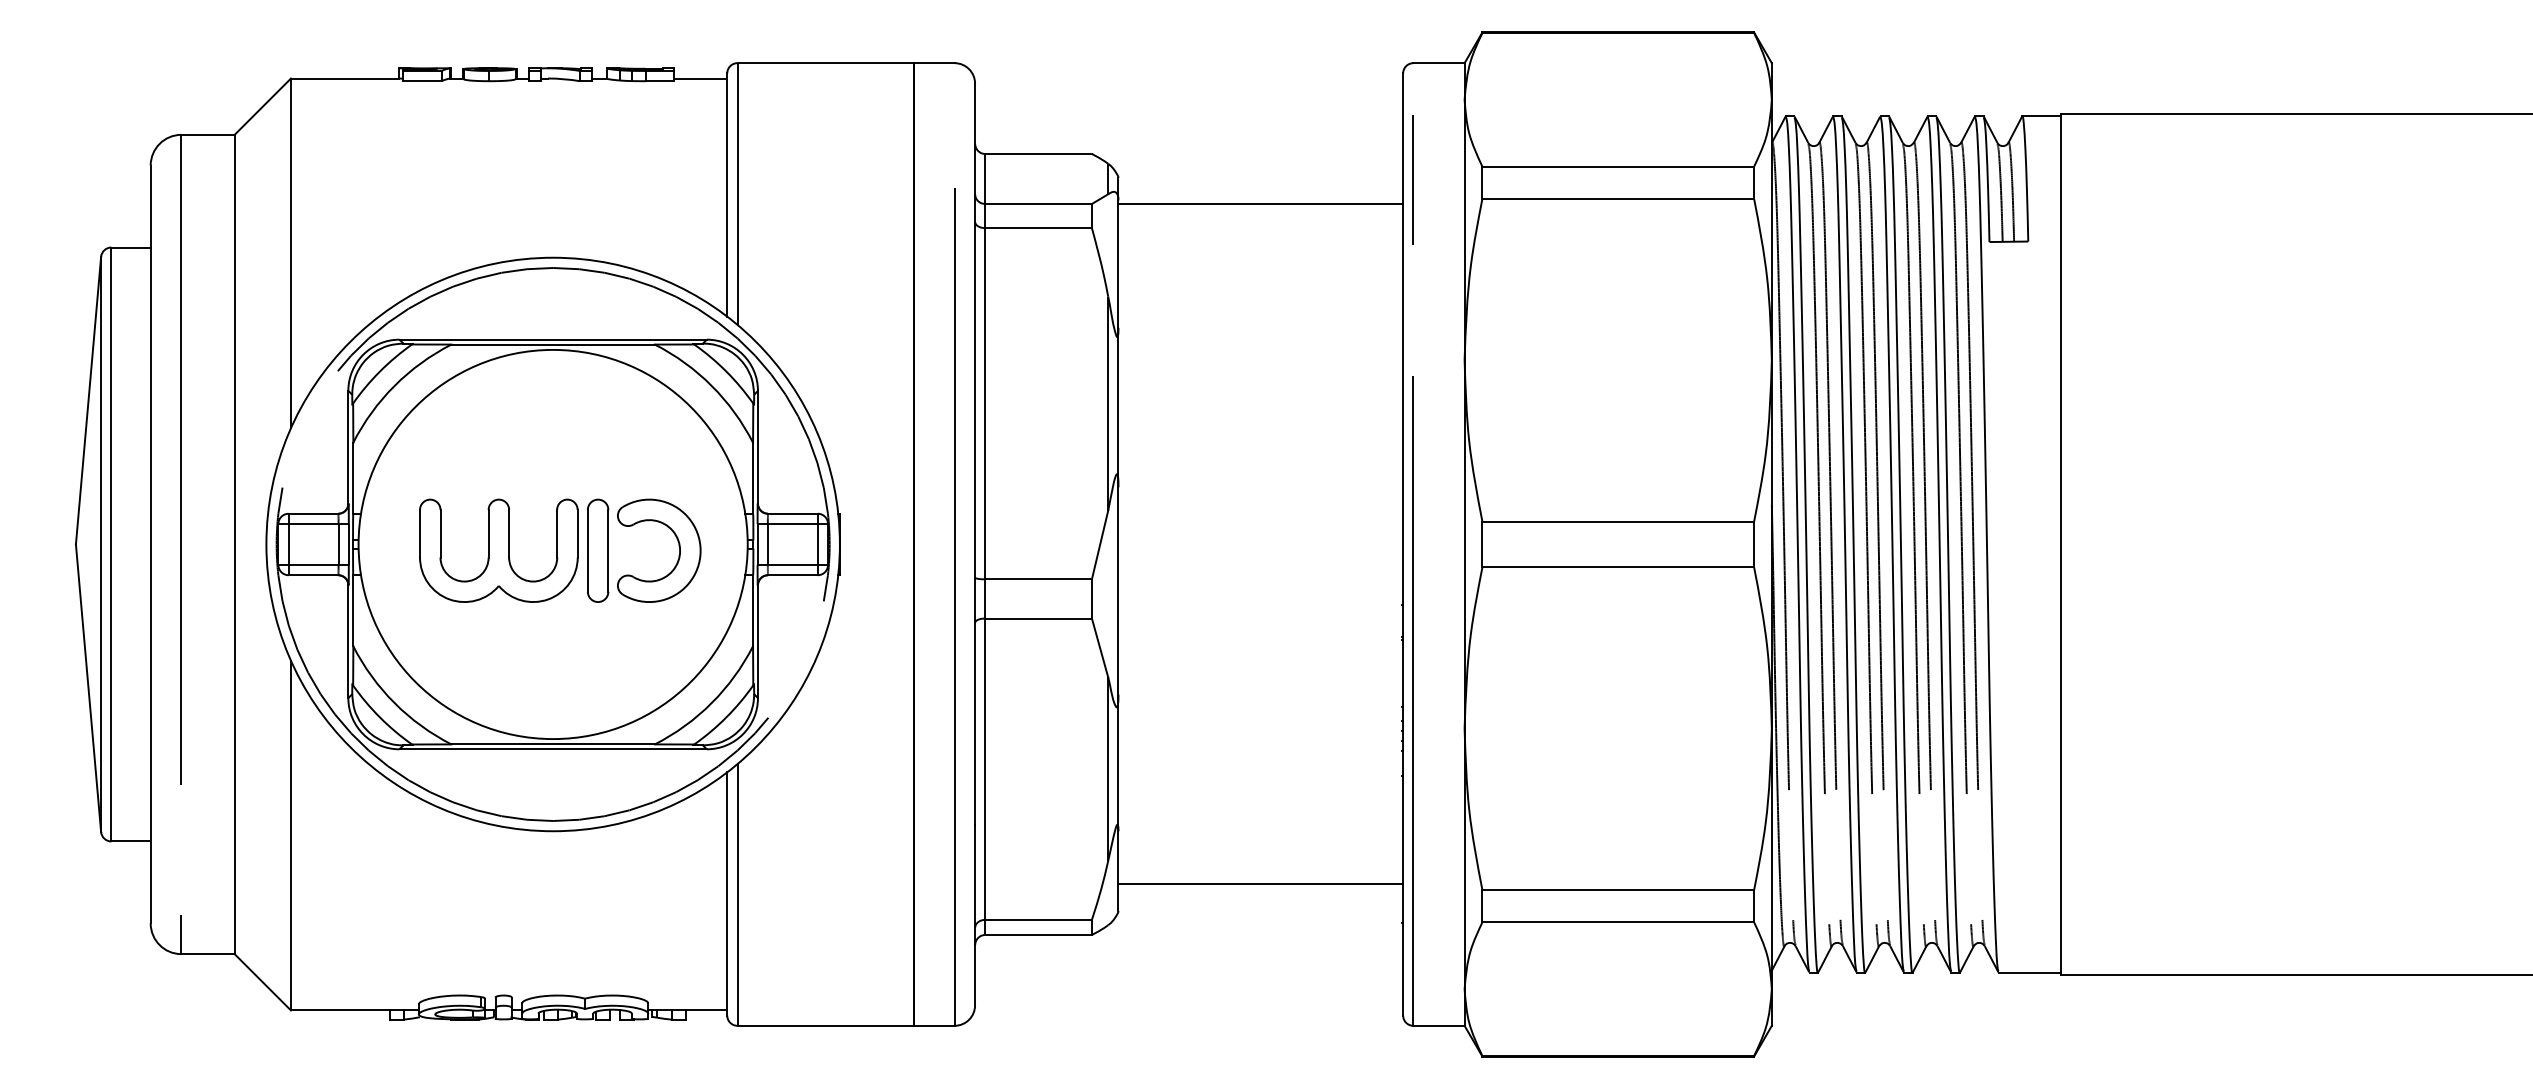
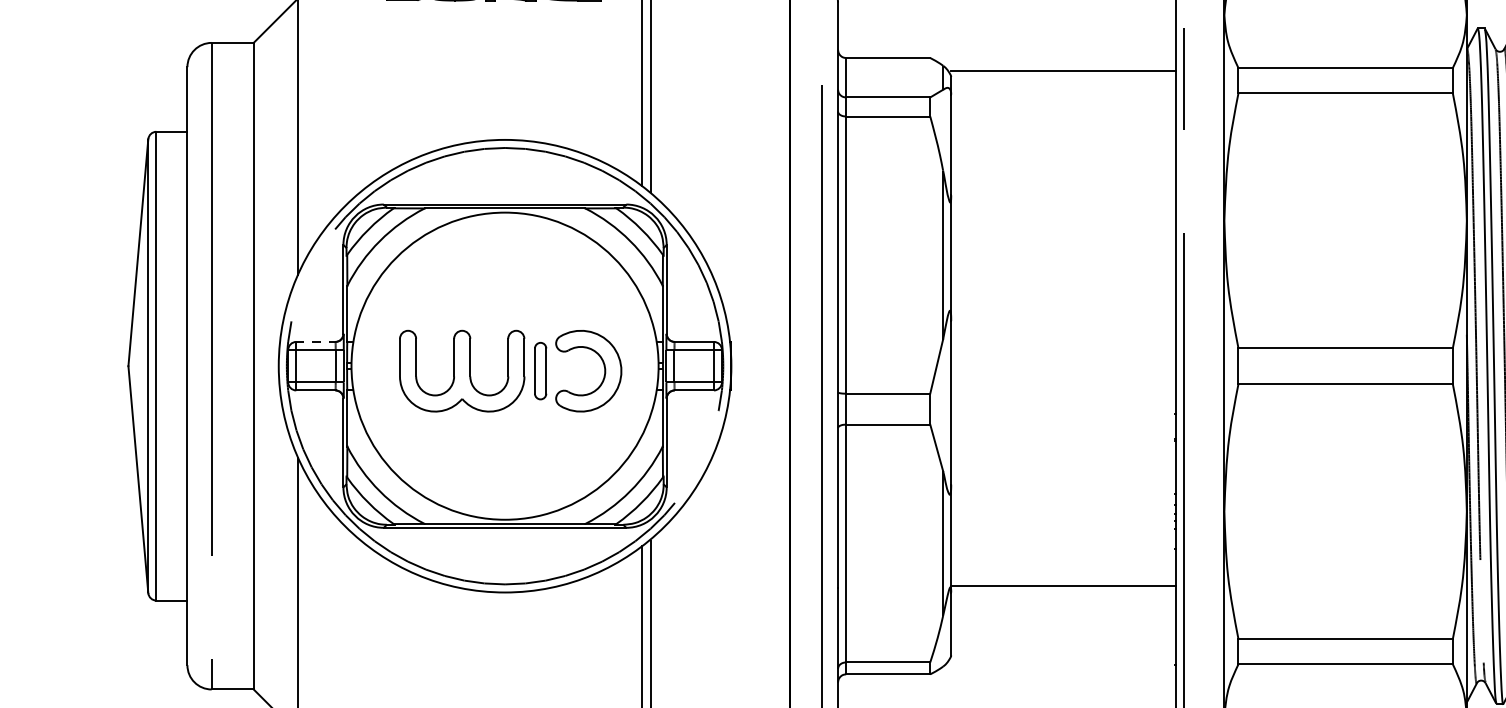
line: (1260, 204) -> (1063, 71), moved
line: (313, 513) -> (315, 341), solid -> dashed
part: (598, 550) -> (540, 370), size x0.7
line: (1260, 884) -> (1063, 585), moved

